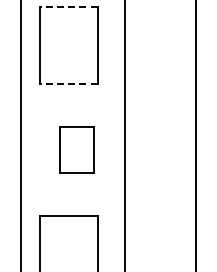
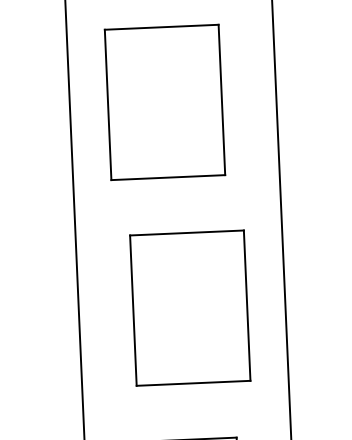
line: (68, 7) -> (161, 27), dashed -> solid
line: (68, 83) -> (167, 177), dashed -> solid
part: (76, 149) -> (189, 307), size x1.67

